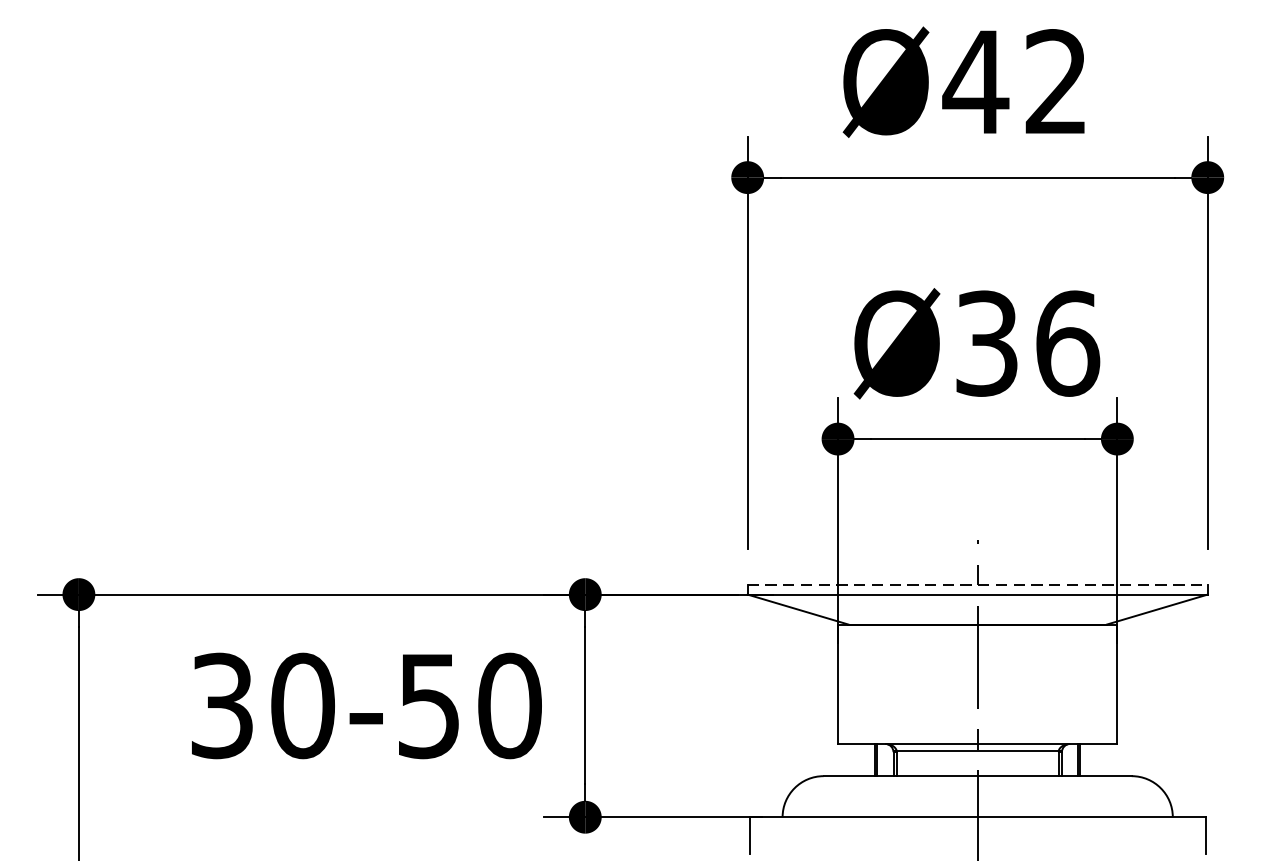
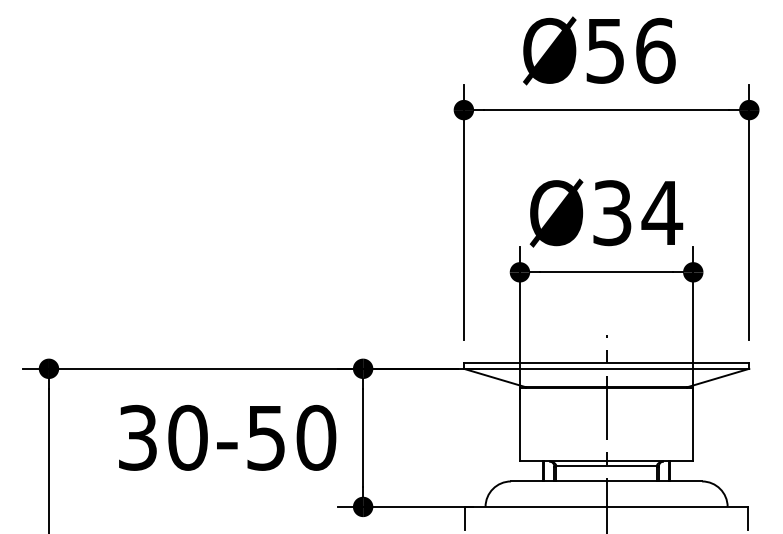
text: (1014, 81) -> (629, 50), Ø42 -> Ø56
text: (1067, 344) -> (662, 213), Ø36 -> Ø34
line: (977, 584) -> (606, 362), dashed -> solid

